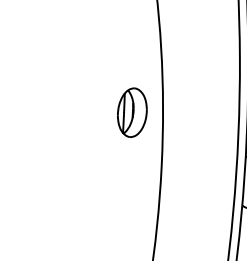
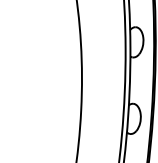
part: (132, 112) -> (64, 79), removed

